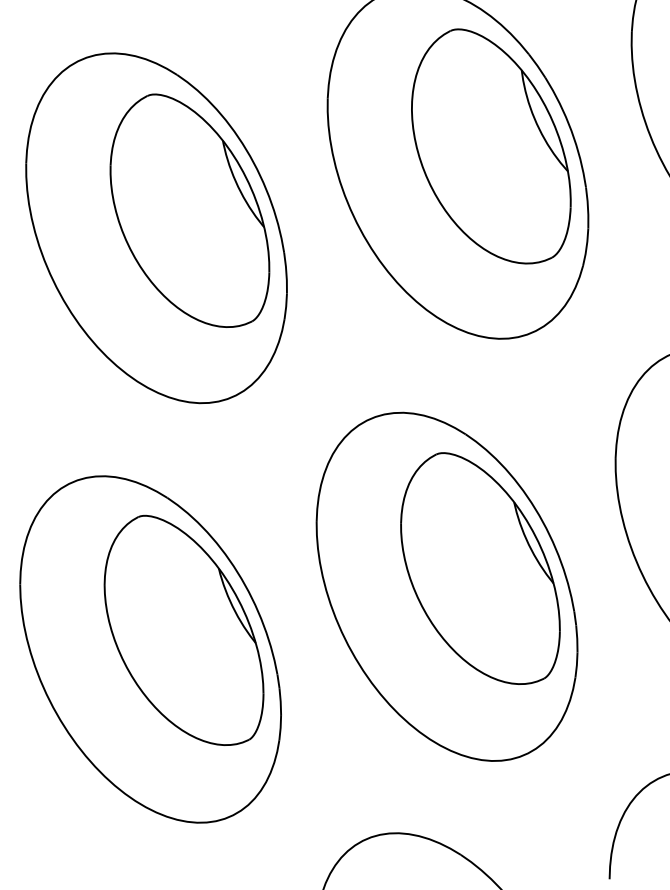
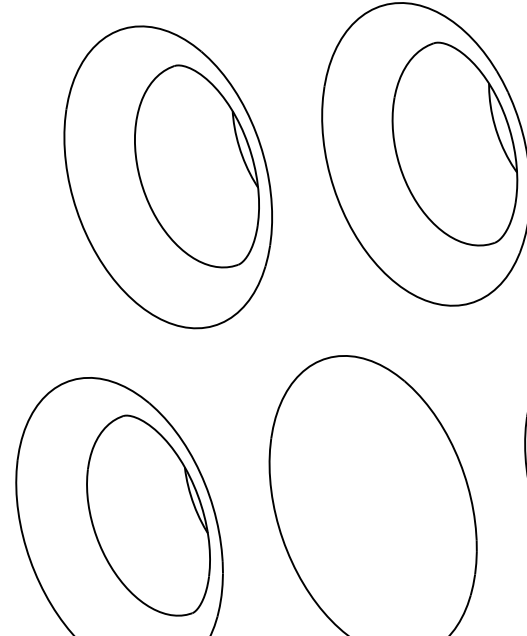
part: (480, 568) -> (402, 494), removed

